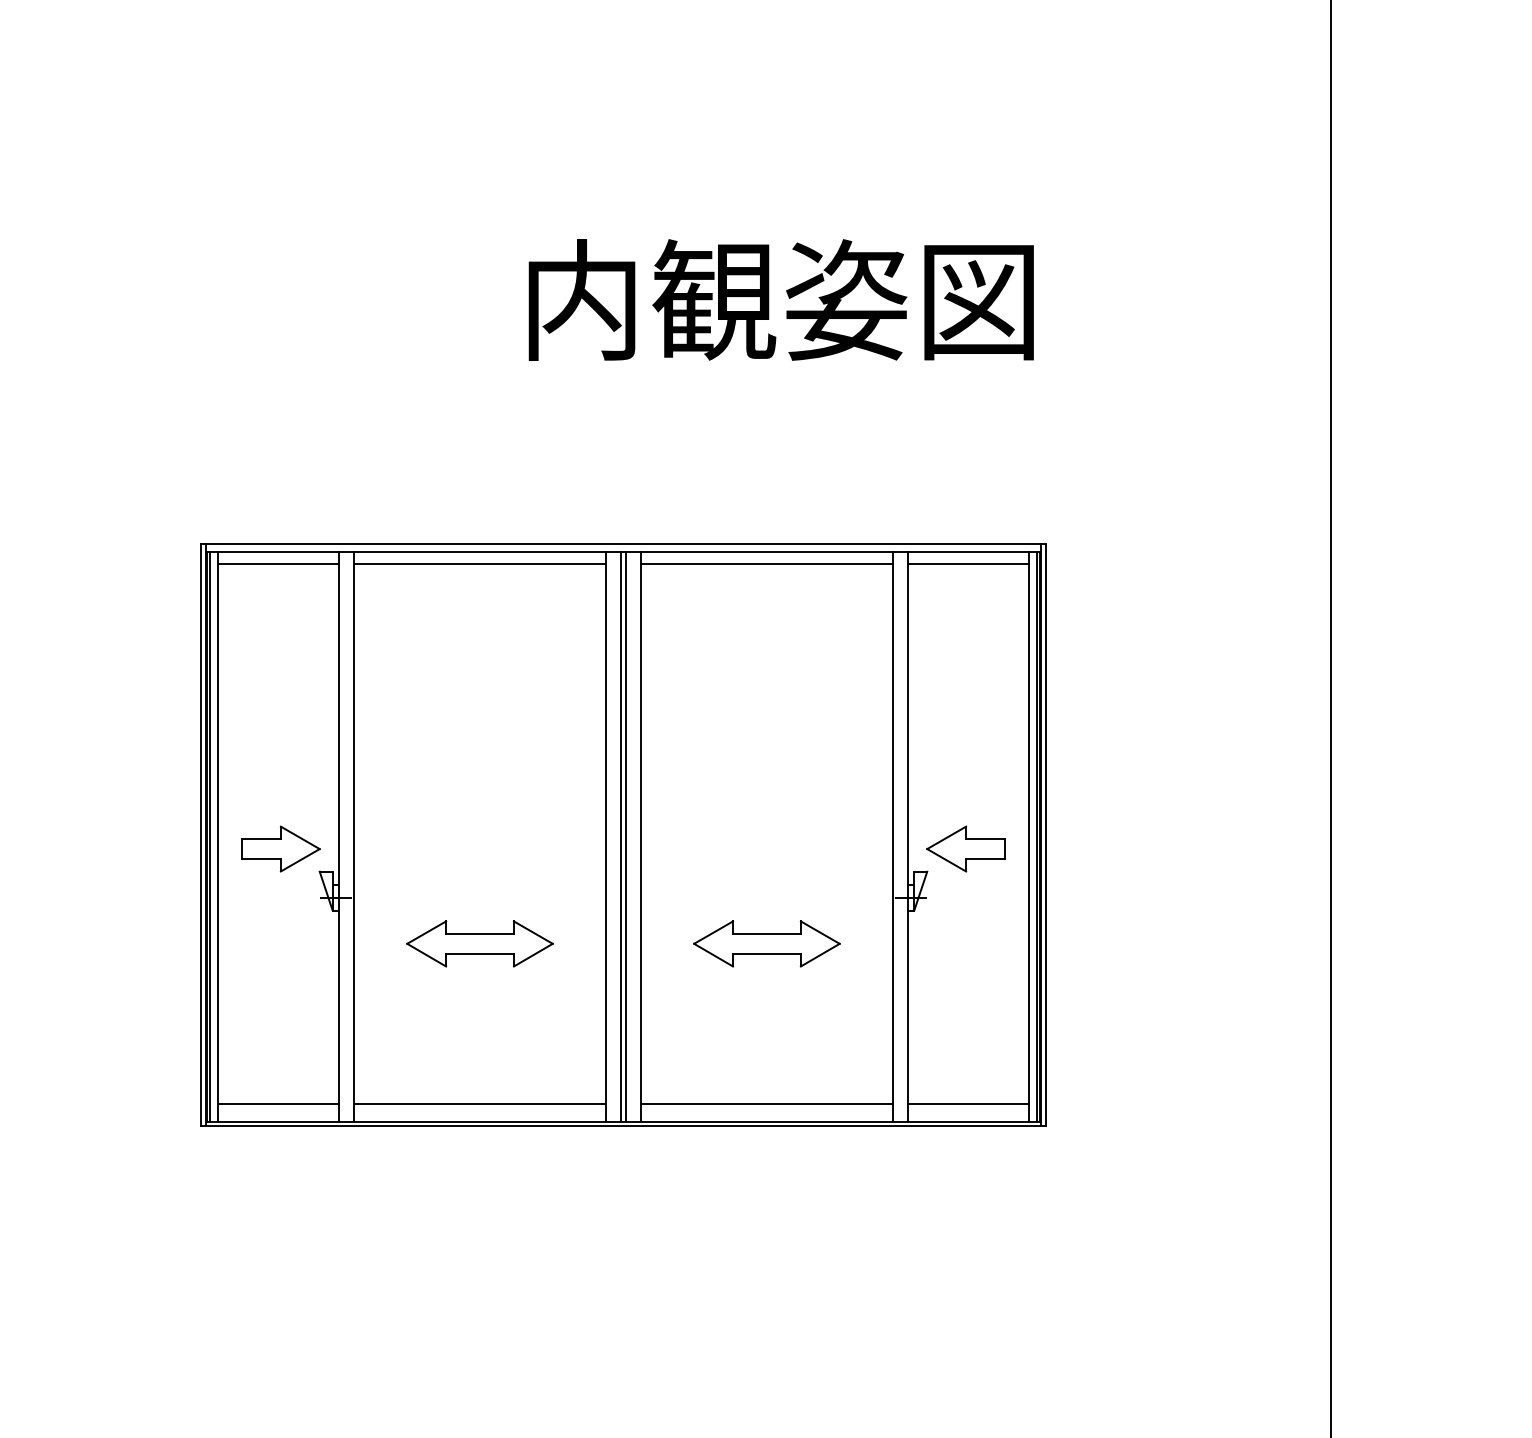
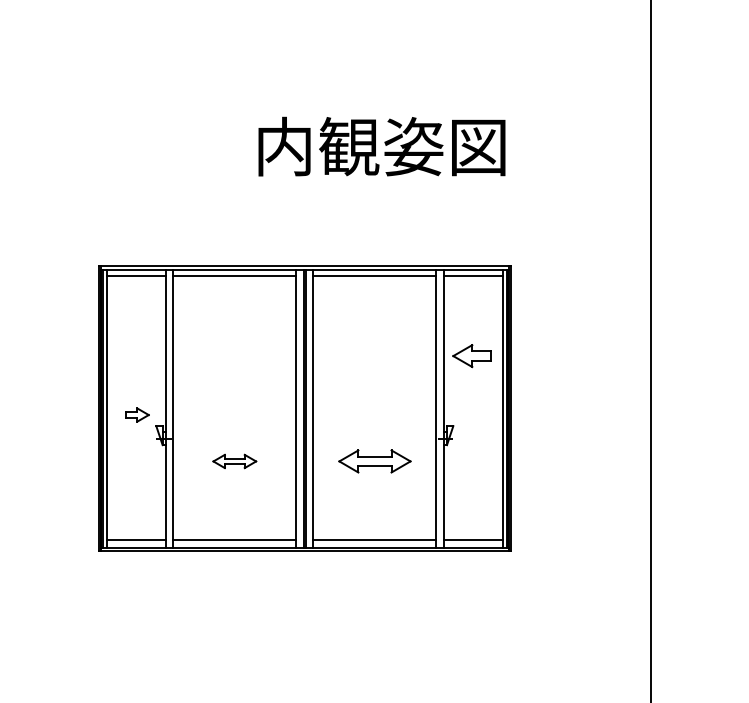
part: (281, 847) -> (137, 414), size x0.6
part: (964, 849) -> (471, 356), moved
part: (479, 944) -> (234, 461), size x0.6

